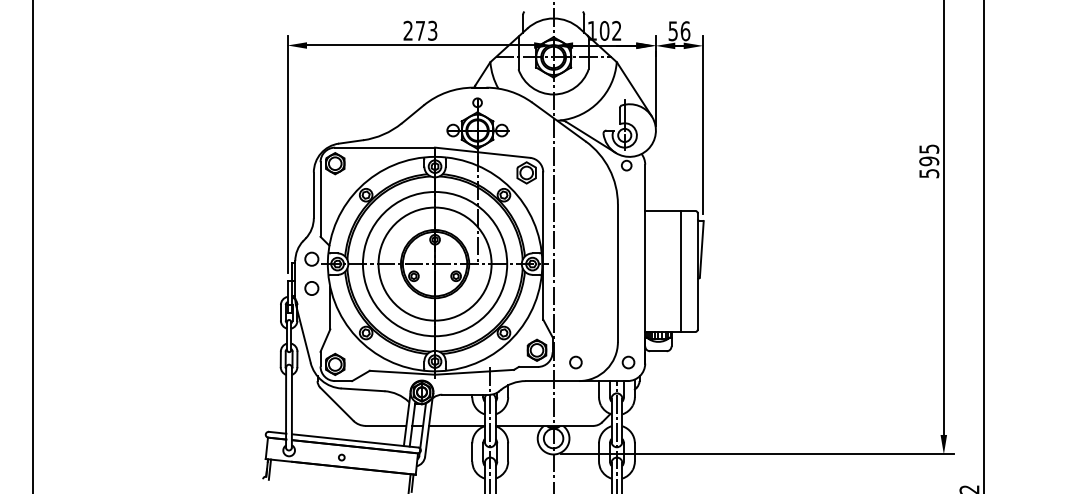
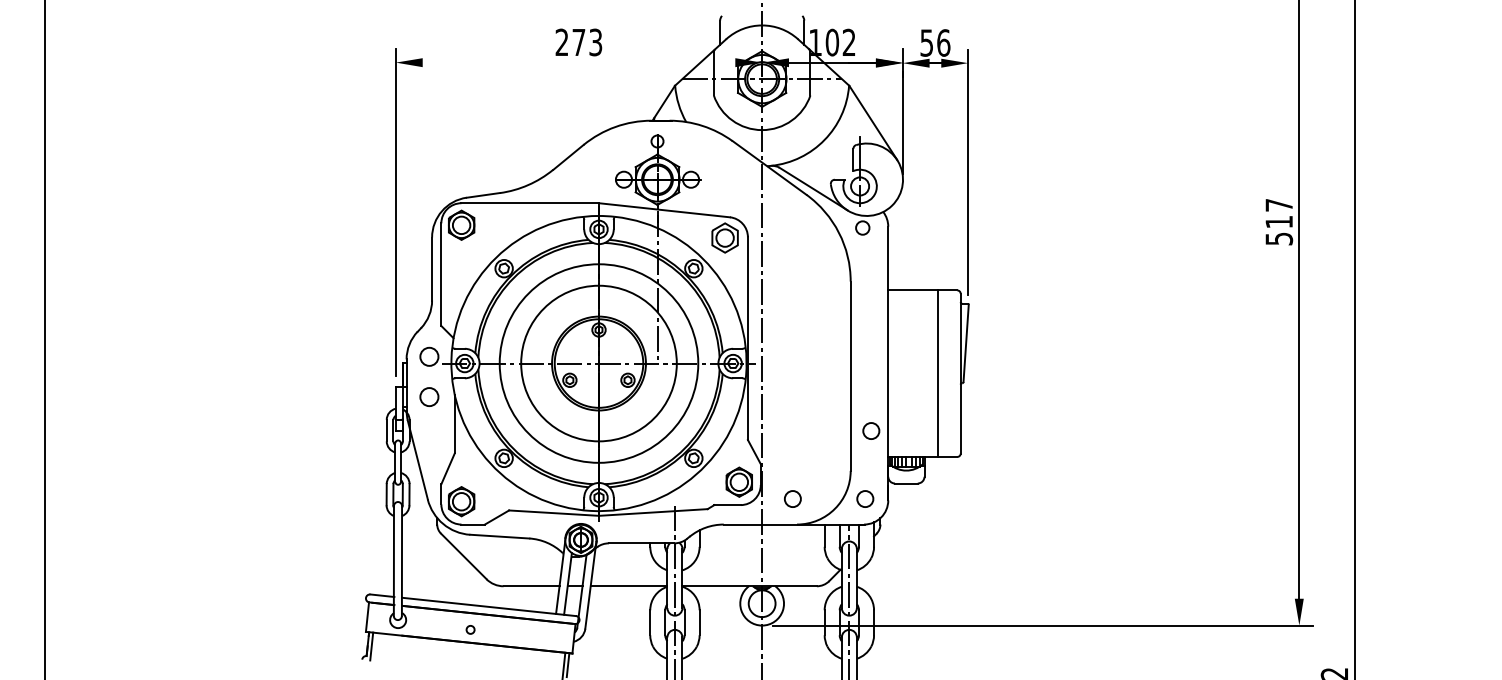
line: (420, 45) -> (578, 62), removed
text: (929, 155) -> (1279, 213), 595 -> 517
circle: (633, 312) -> (871, 430), added

